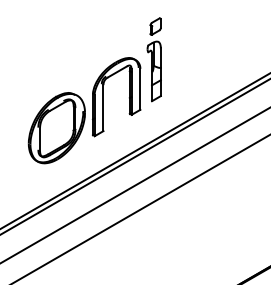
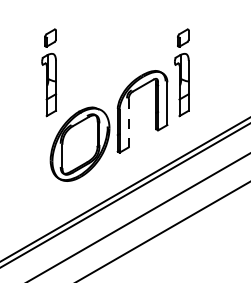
part: (26, 59) -> (48, 72), added
line: (103, 108) -> (128, 123), solid -> dashed

